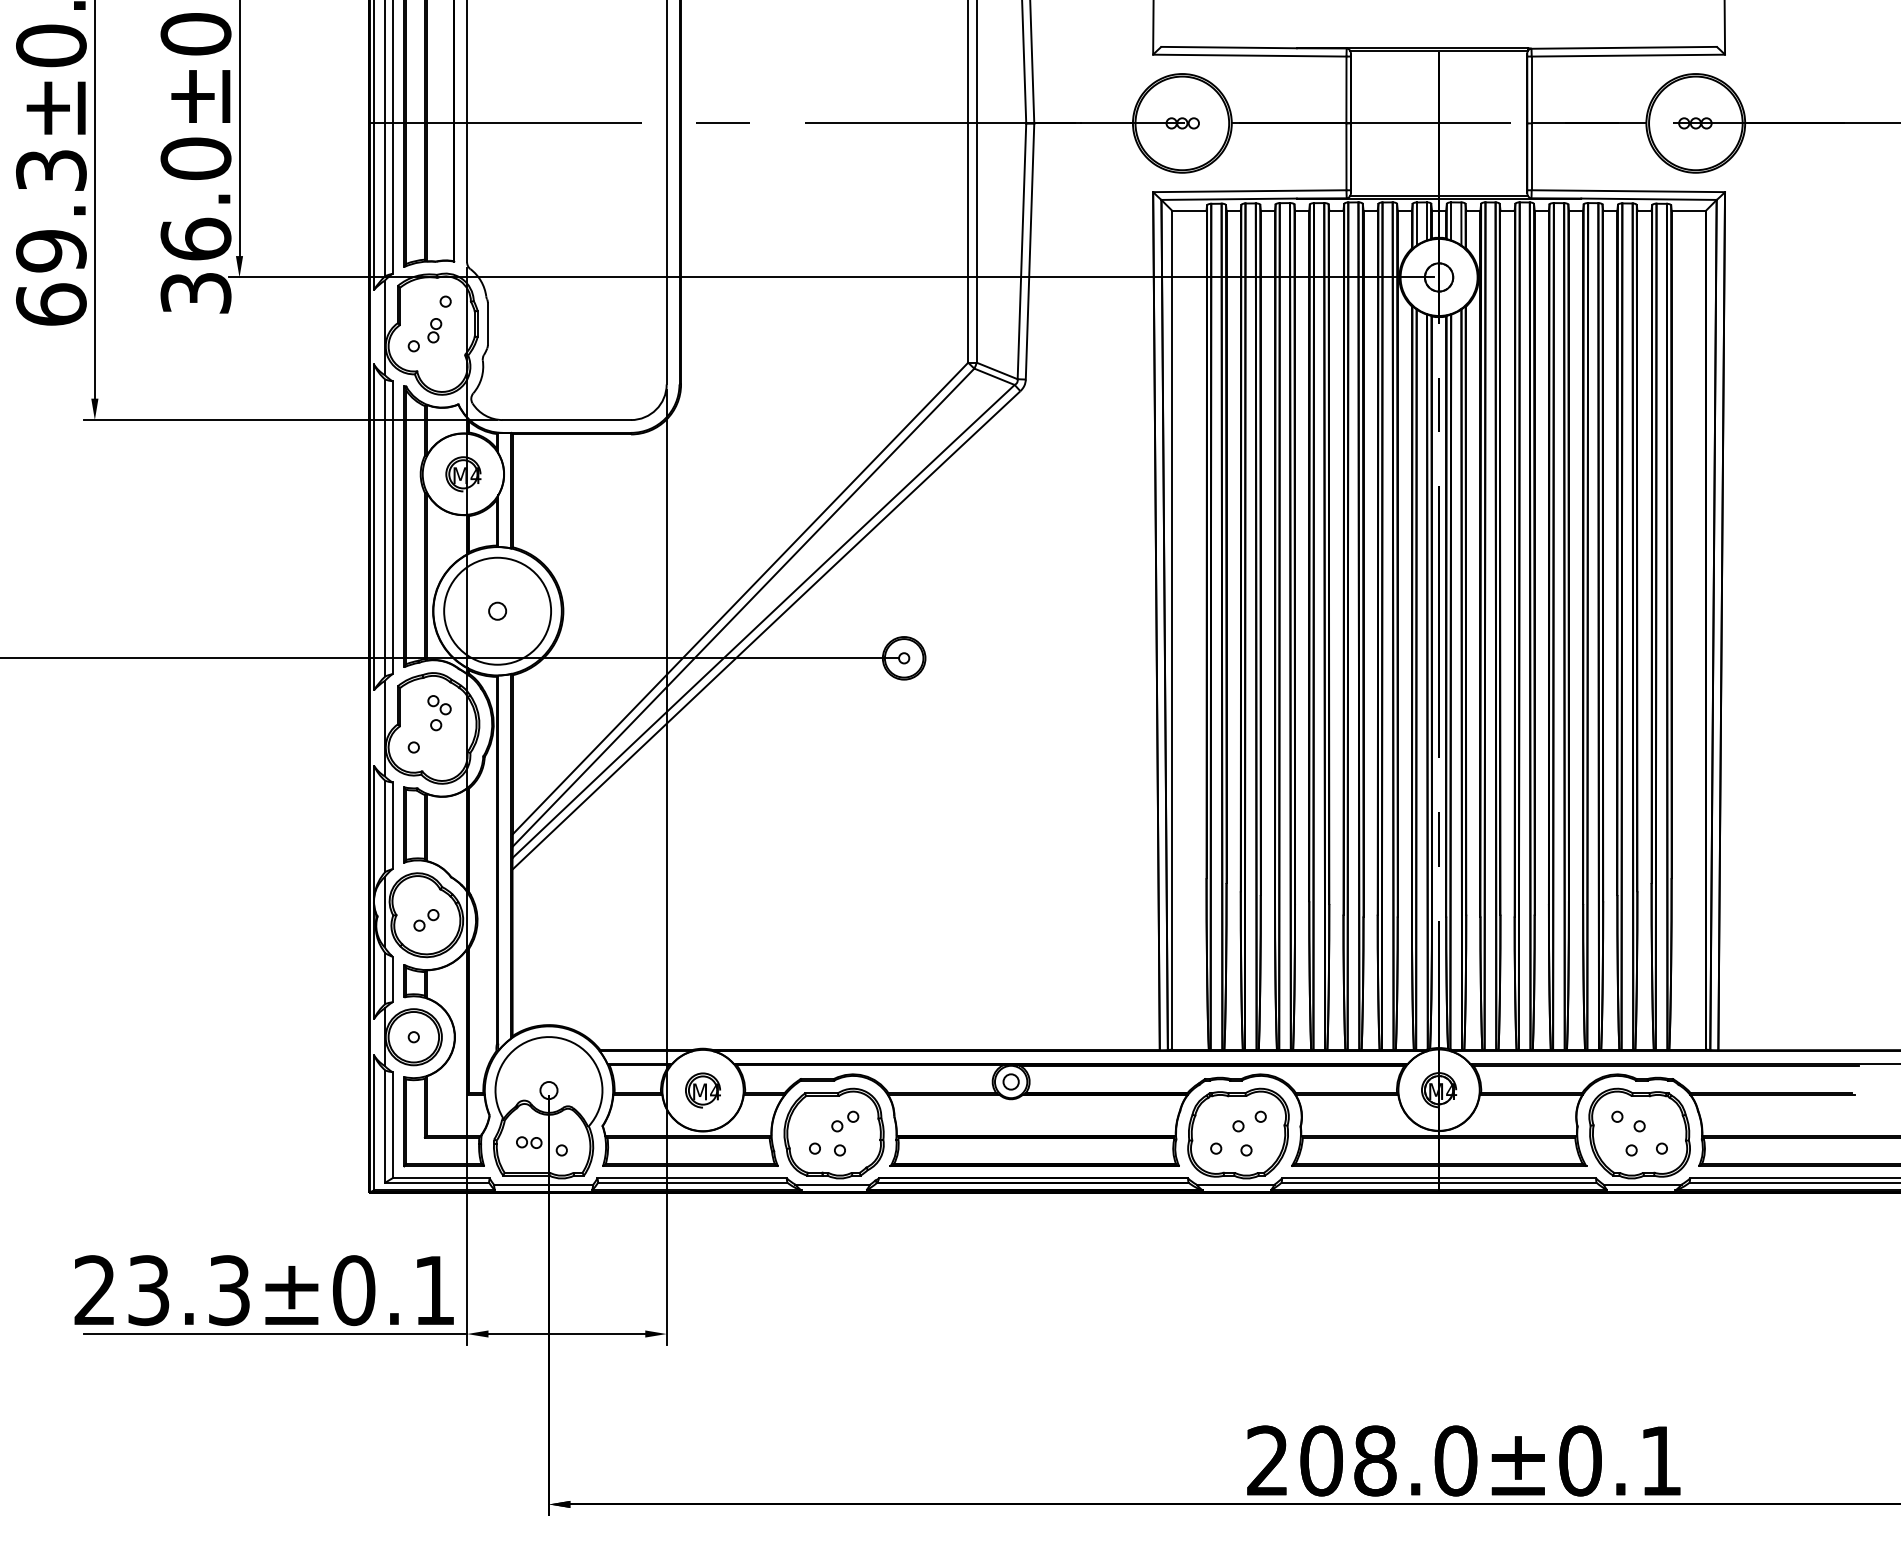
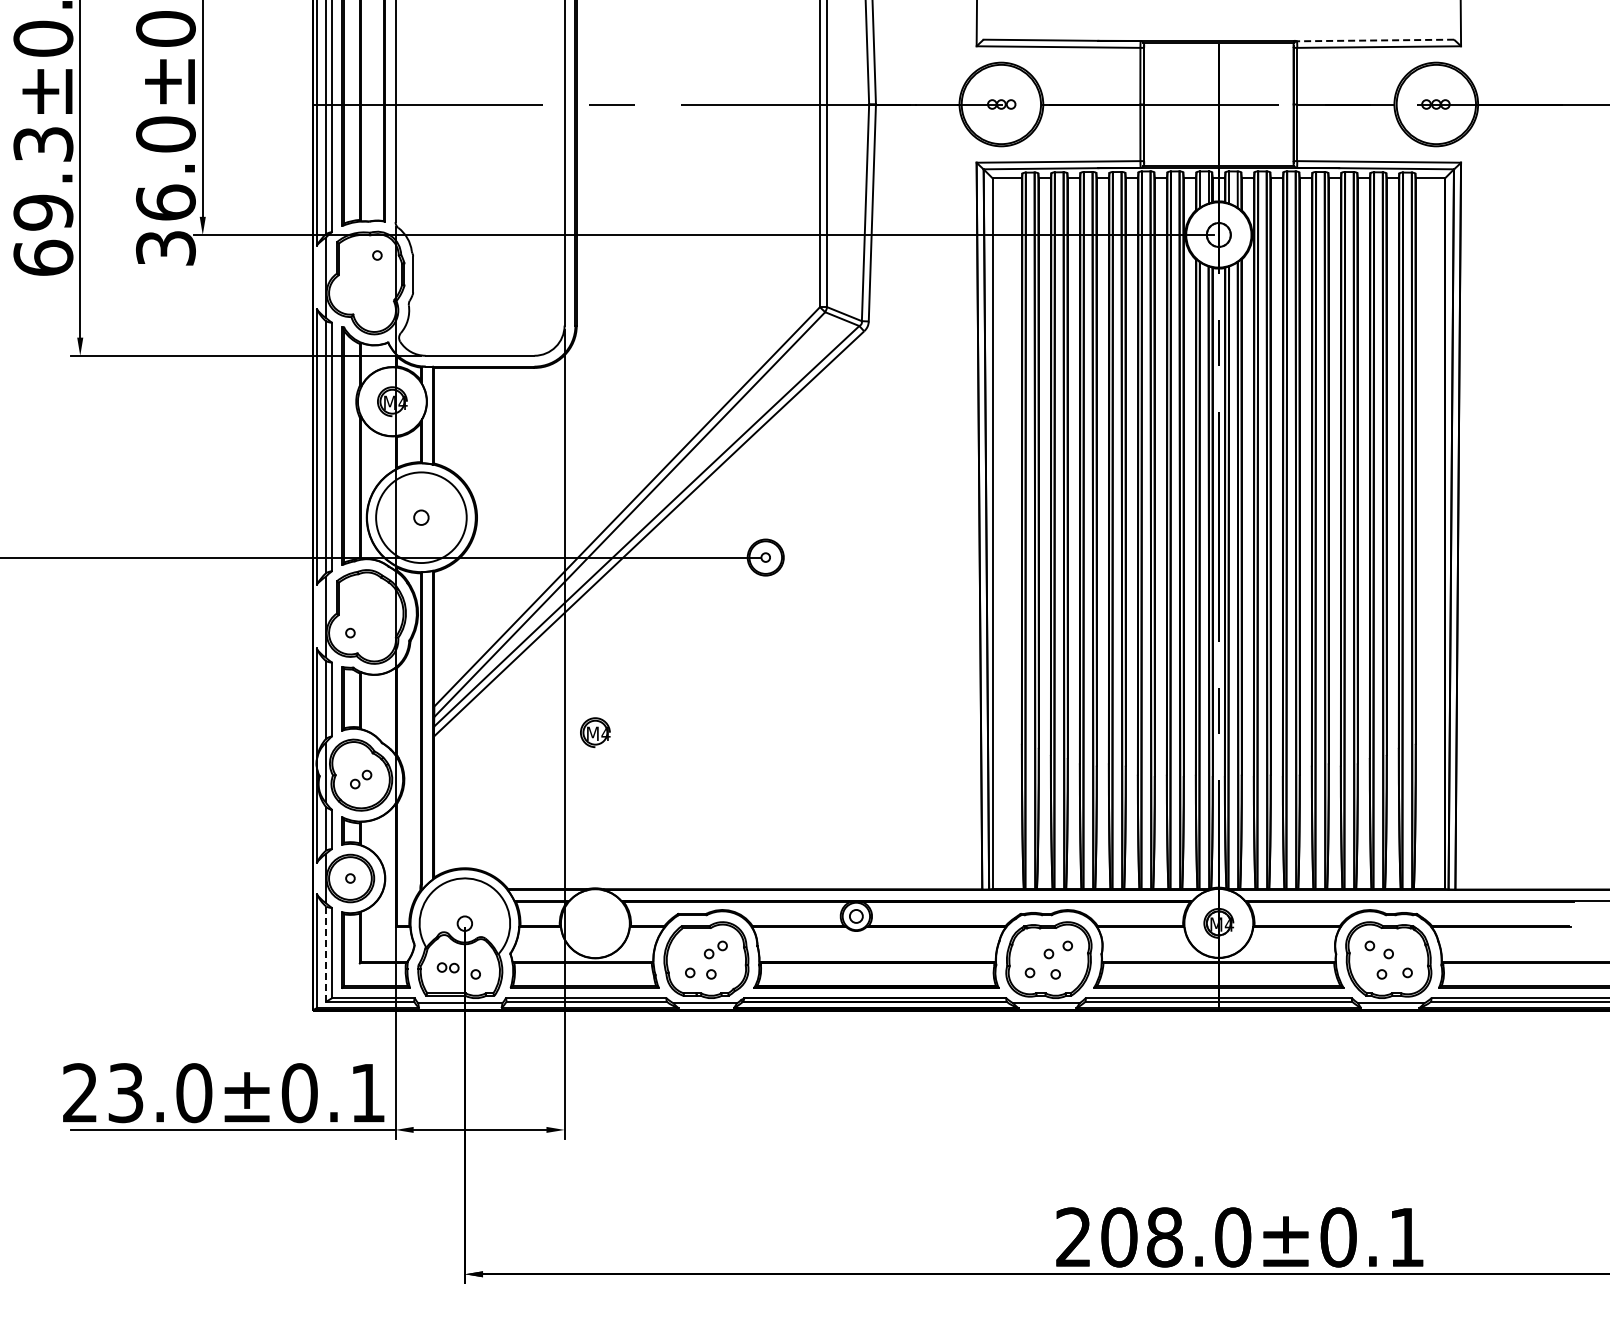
line: (1624, 47) -> (1375, 40), solid -> dashed
part: (424, 334) -> (359, 283), removed
part: (438, 712) -> (371, 603), removed
part: (703, 1090) -> (595, 732), moved
line: (385, 1126) -> (326, 954), solid -> dashed
text: (229, 1291) -> (194, 1093), 23.3±0.1 -> 23.0±0.1

